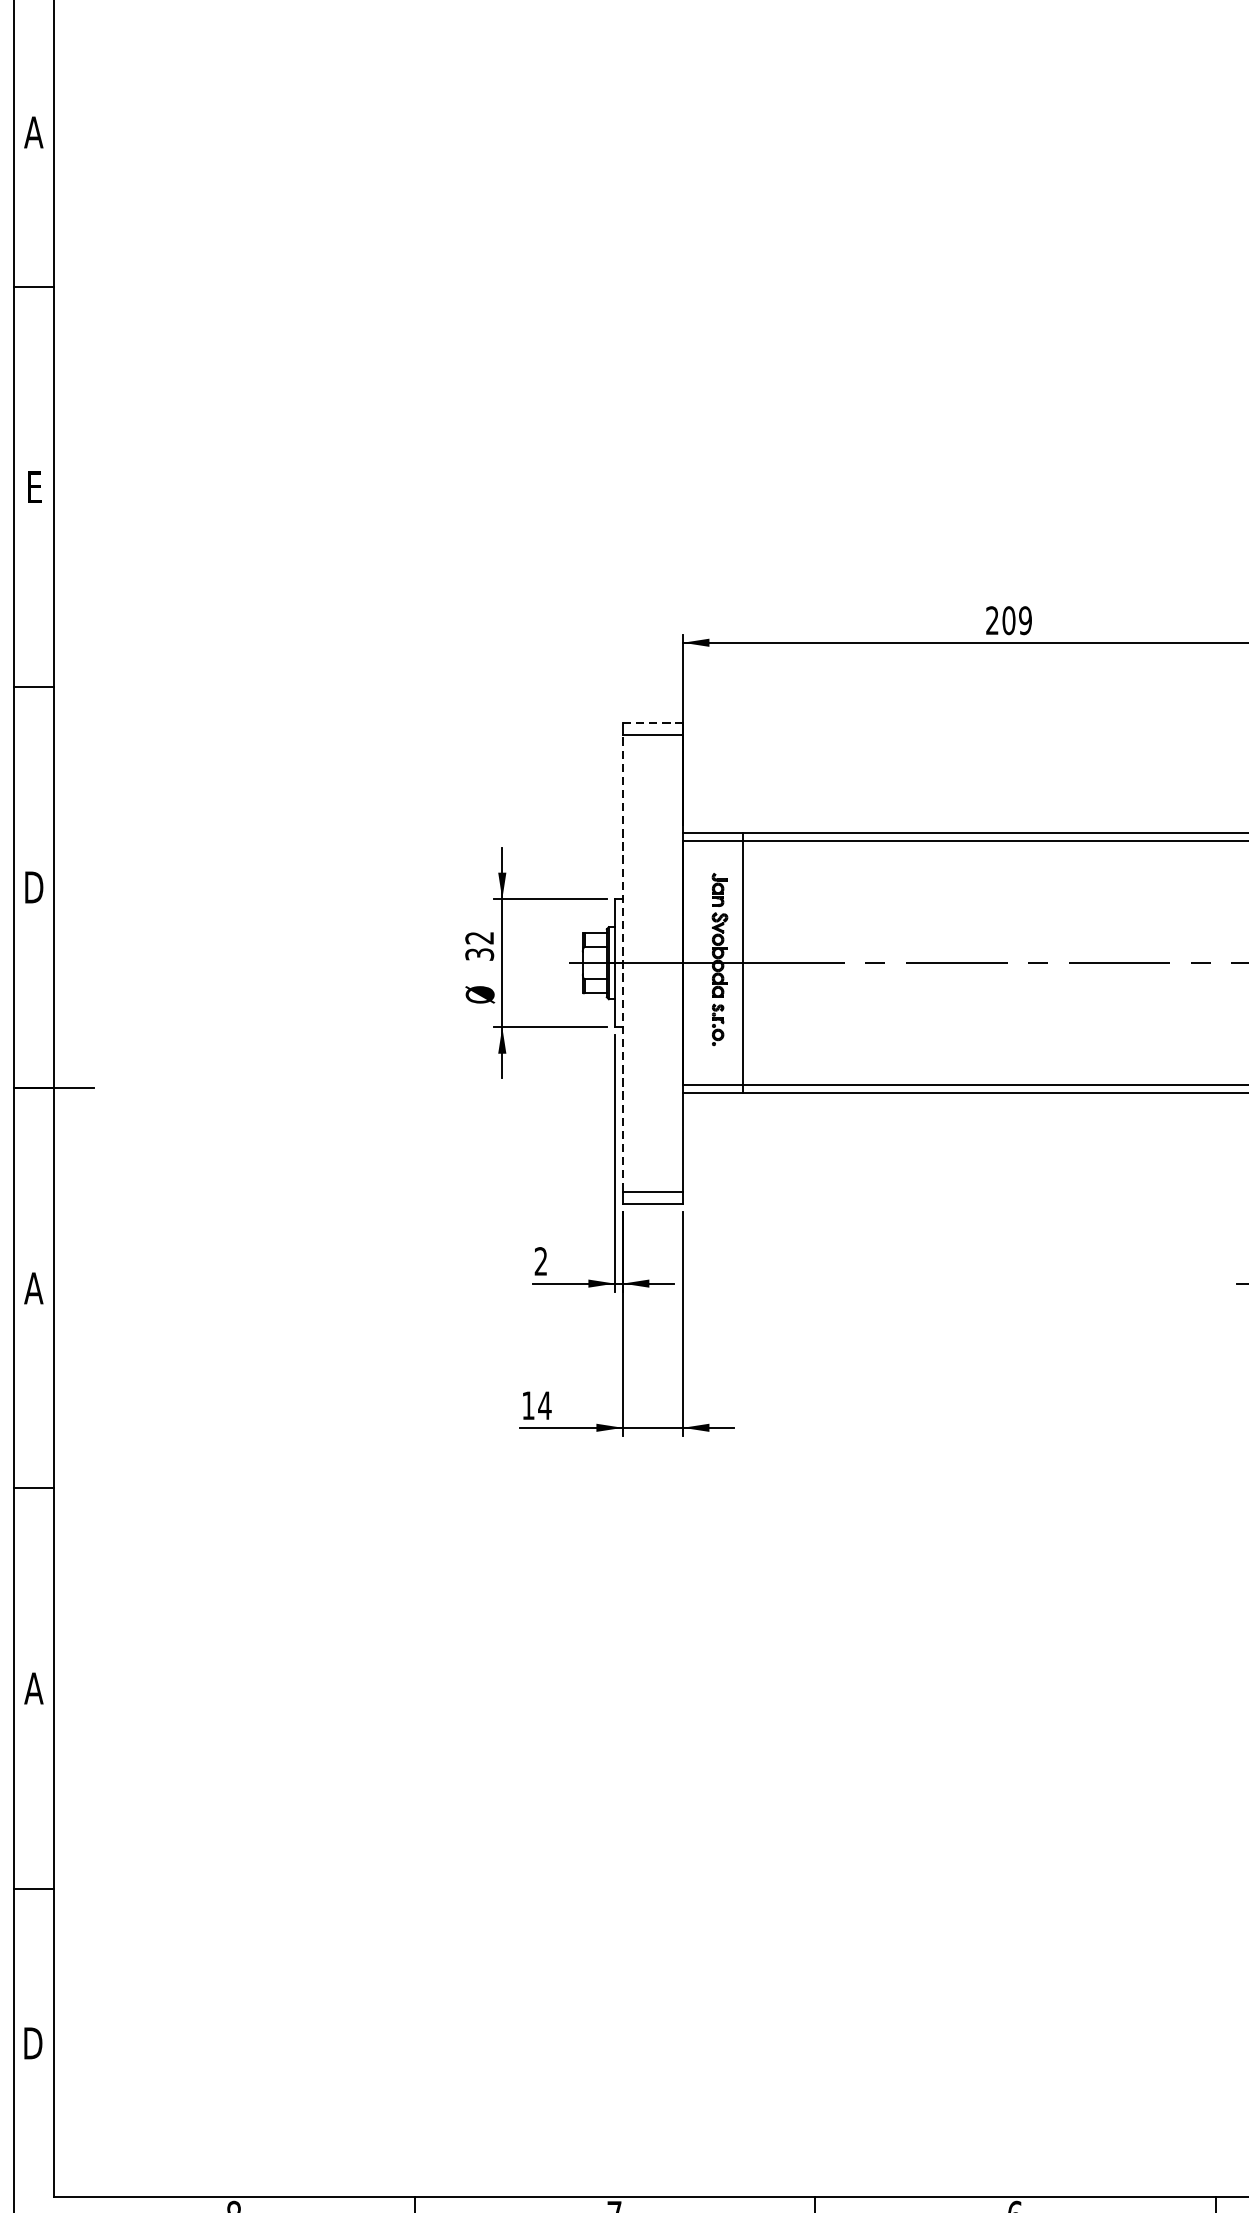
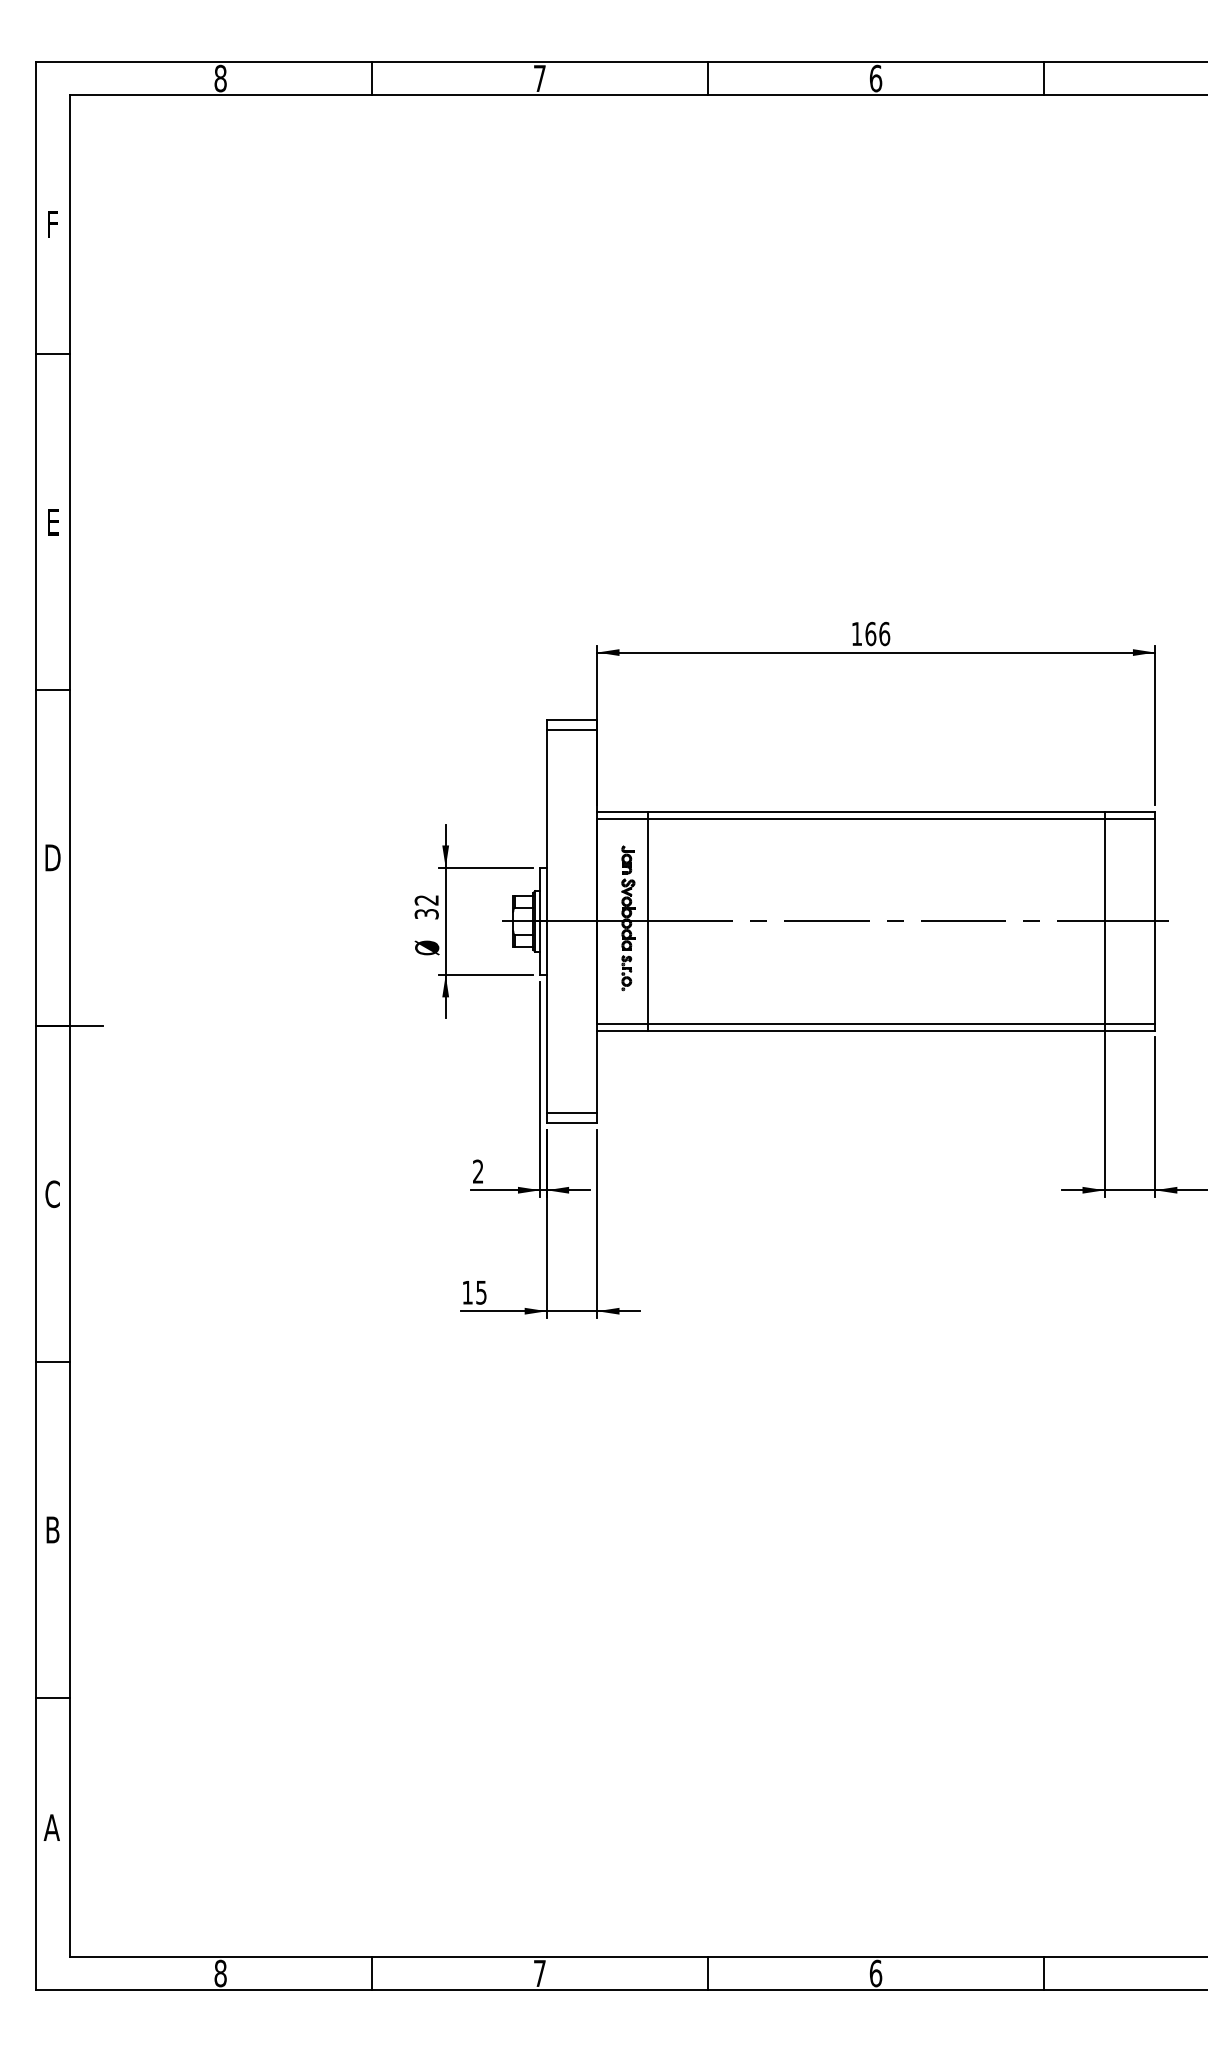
text: (33, 132) -> (52, 224), A -> F
text: (1008, 620) -> (870, 633), 209 -> 166
line: (653, 722) -> (572, 719), dashed -> solid
line: (622, 963) -> (546, 921), dashed -> solid
text: (33, 1288) -> (52, 1194), A -> C
text: (544, 1405) -> (481, 1292), 14 -> 15
text: (33, 1687) -> (52, 1529), A -> B
text: (32, 2043) -> (51, 1827), D -> A

